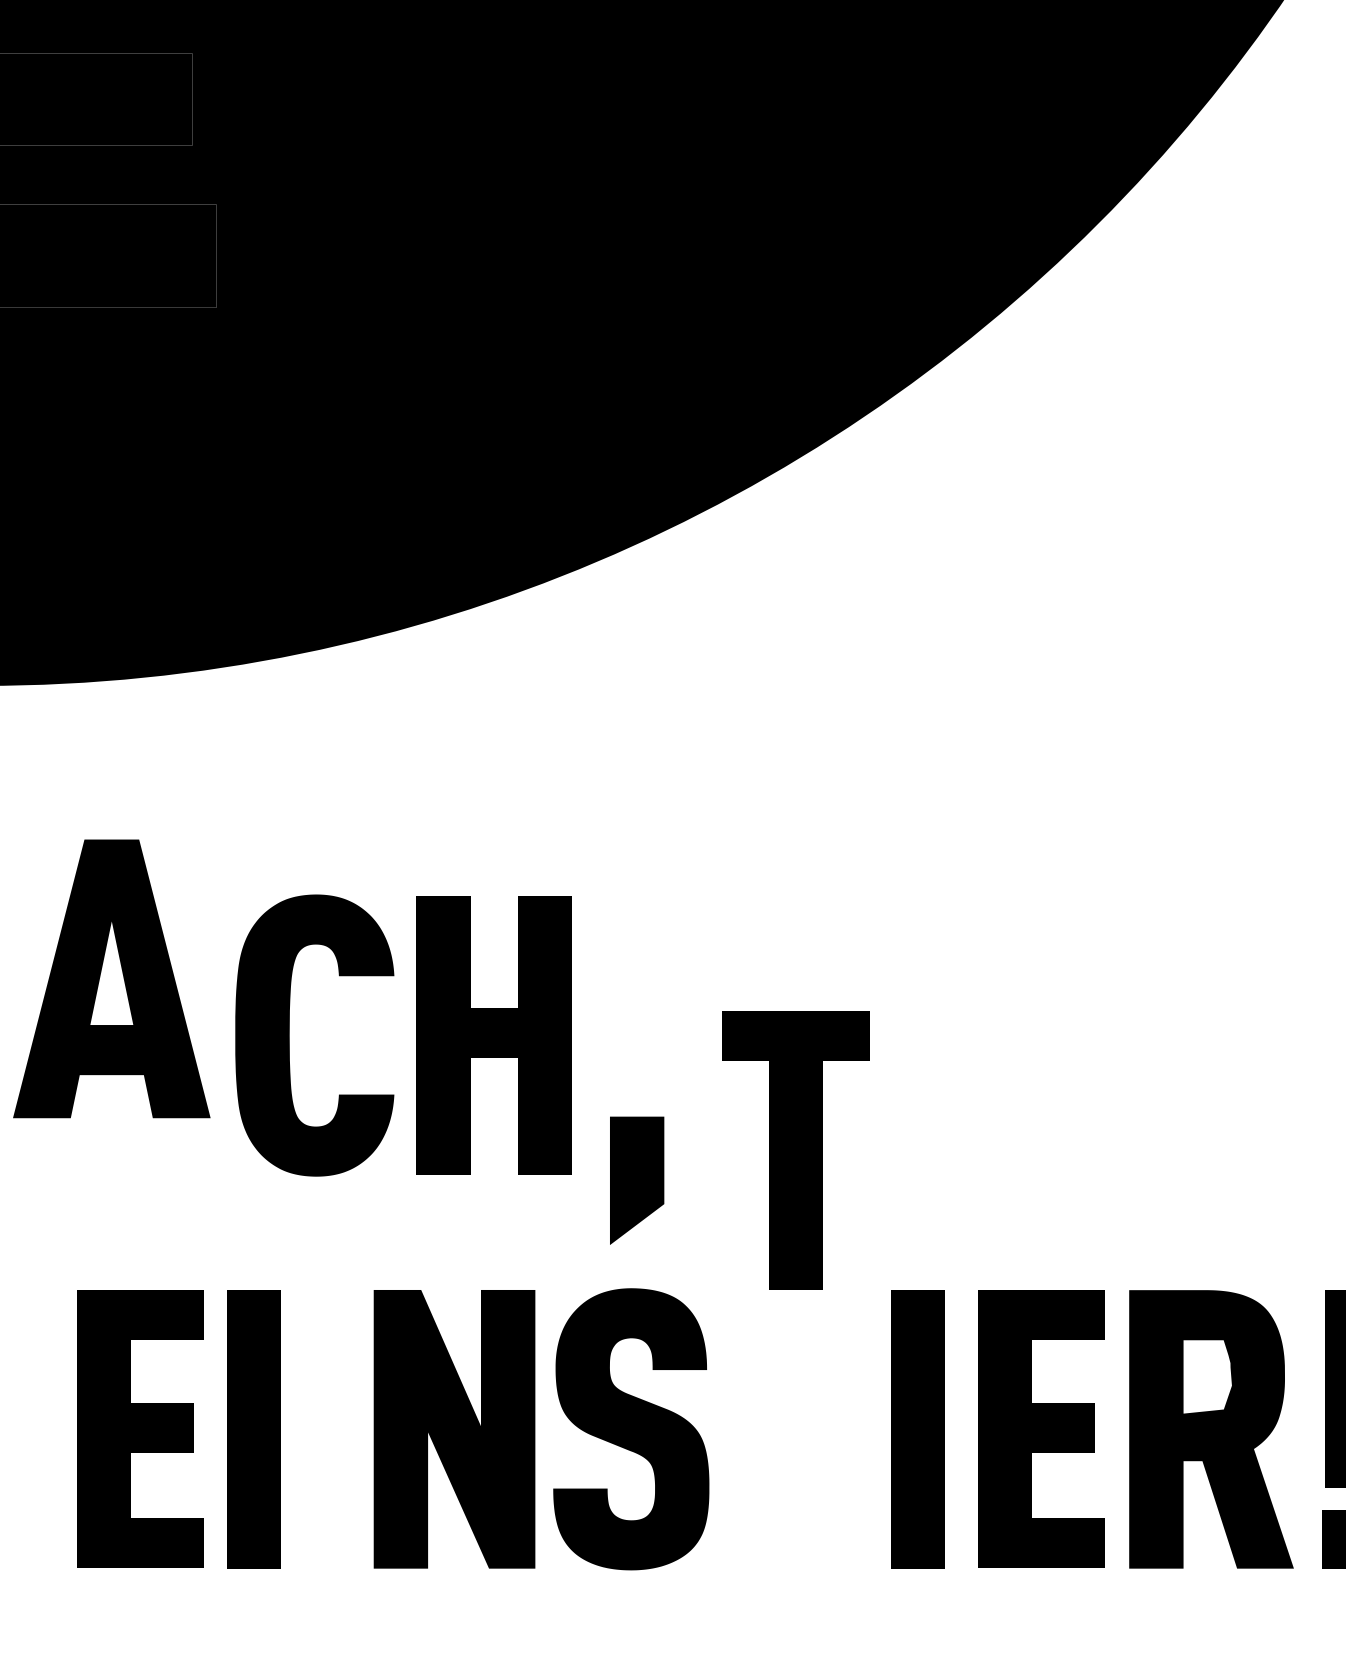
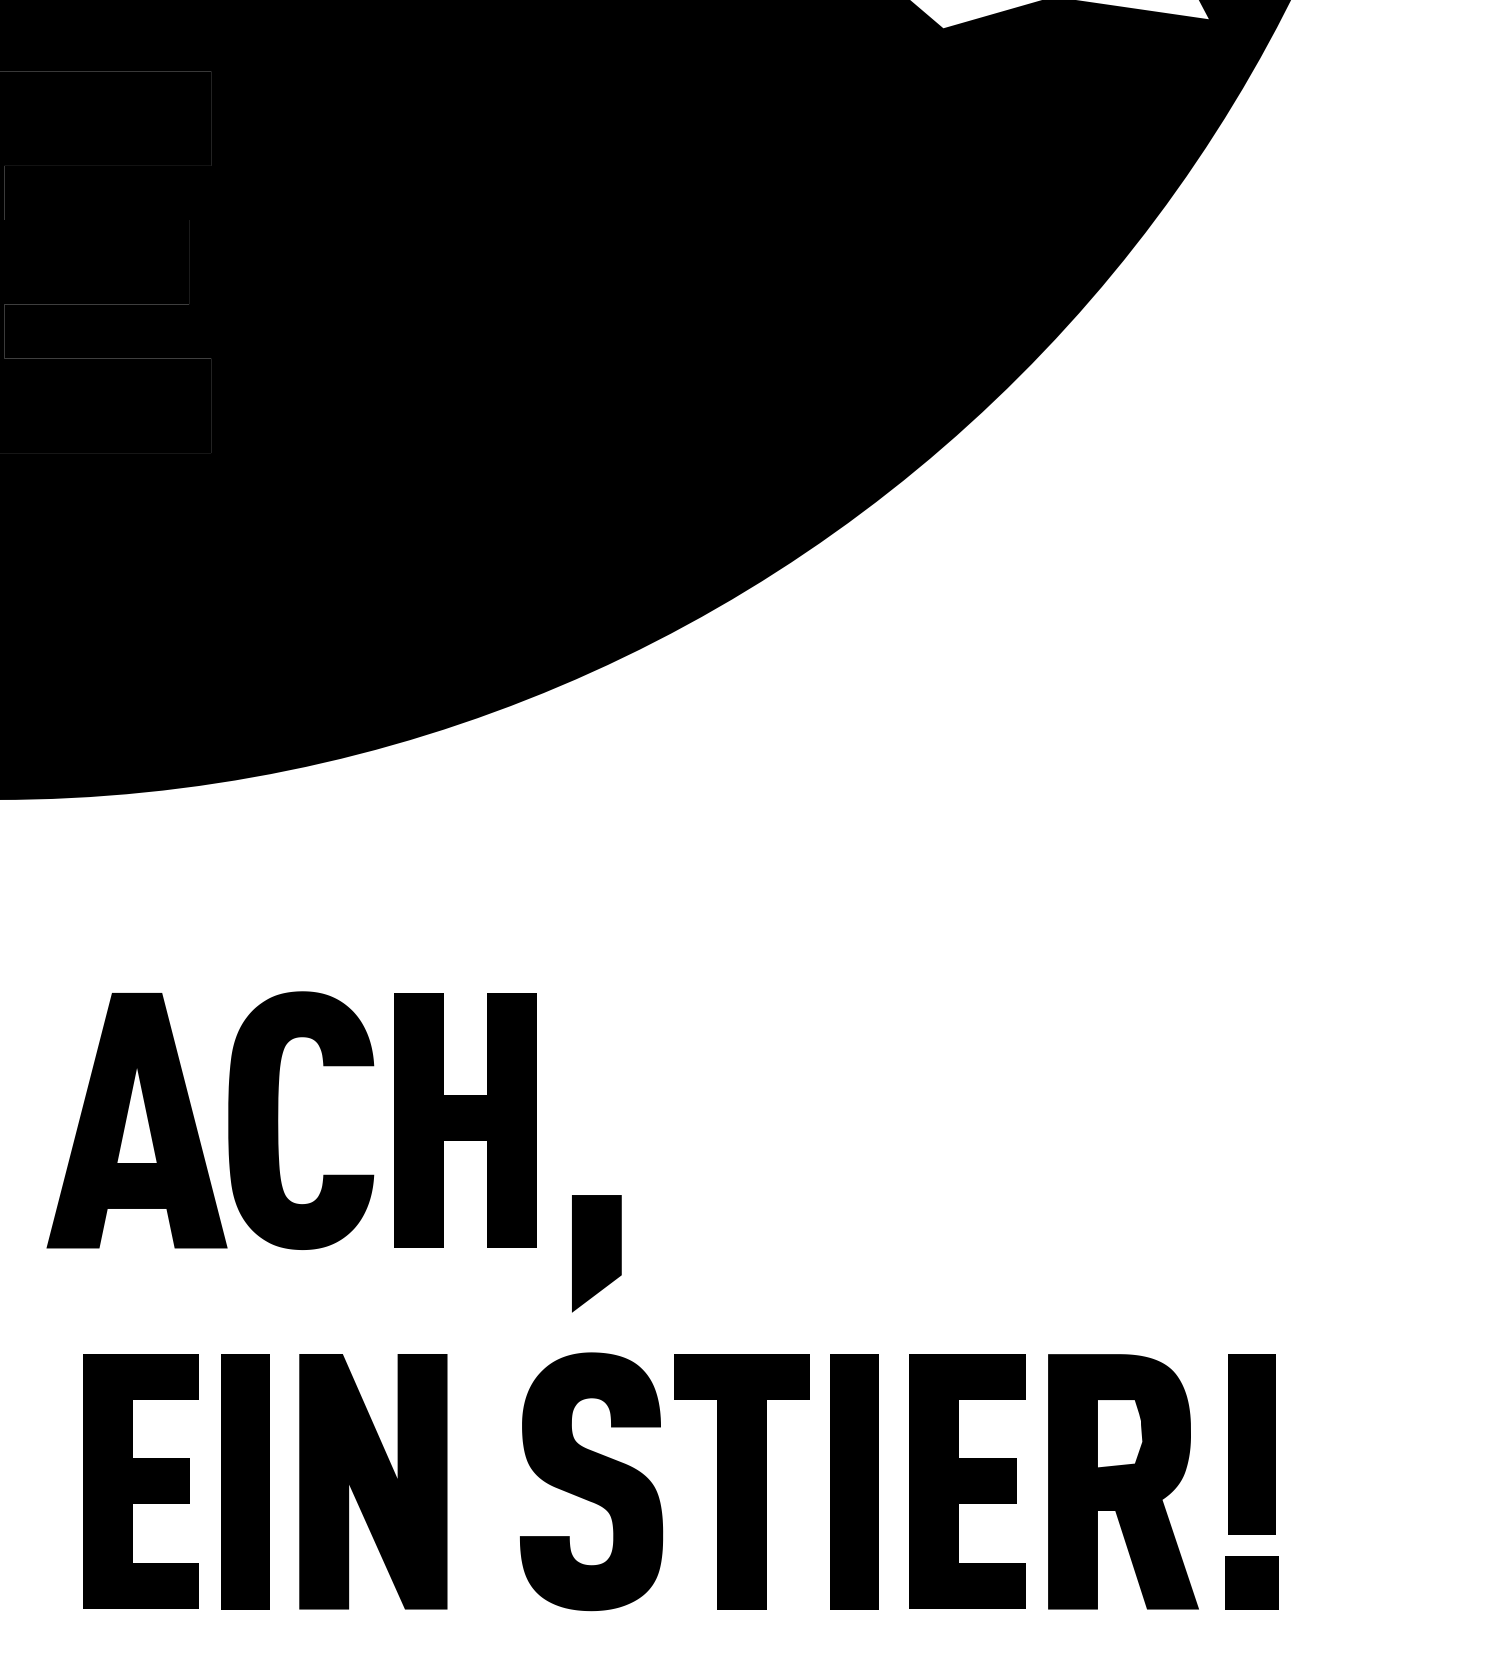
part: (111, 978) -> (136, 1120), moved
part: (794, 1149) -> (741, 1481), moved
part: (454, 1429) -> (373, 1481), moved

